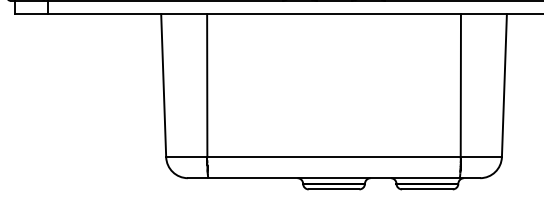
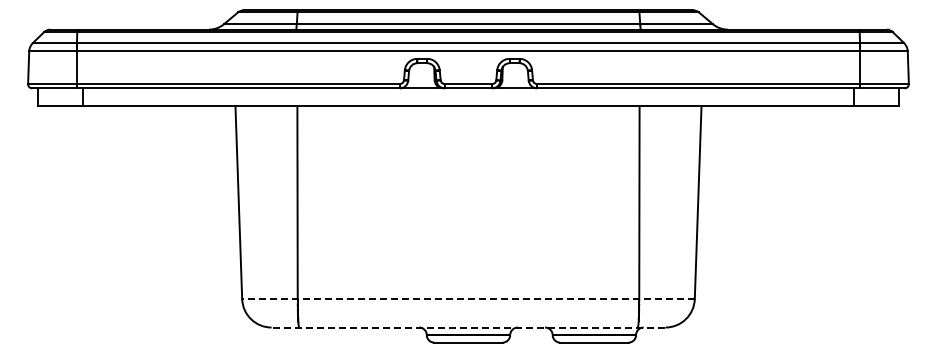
line: (334, 157) -> (468, 299), solid -> dashed
line: (334, 178) -> (468, 327), solid -> dashed

